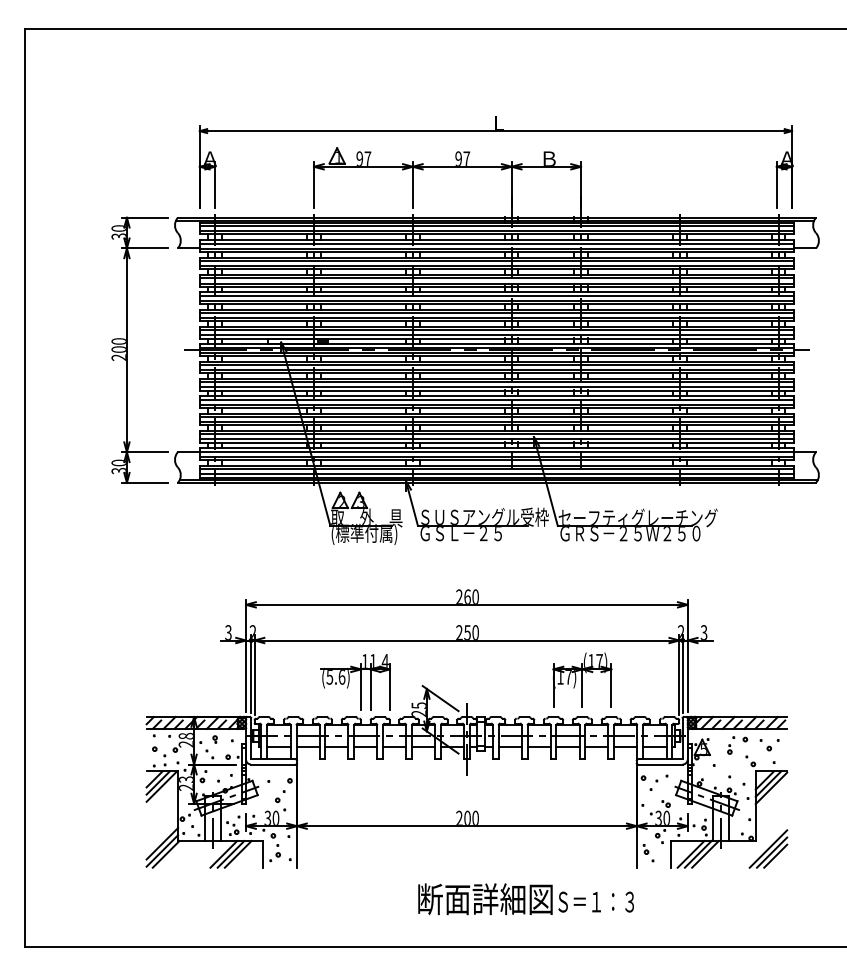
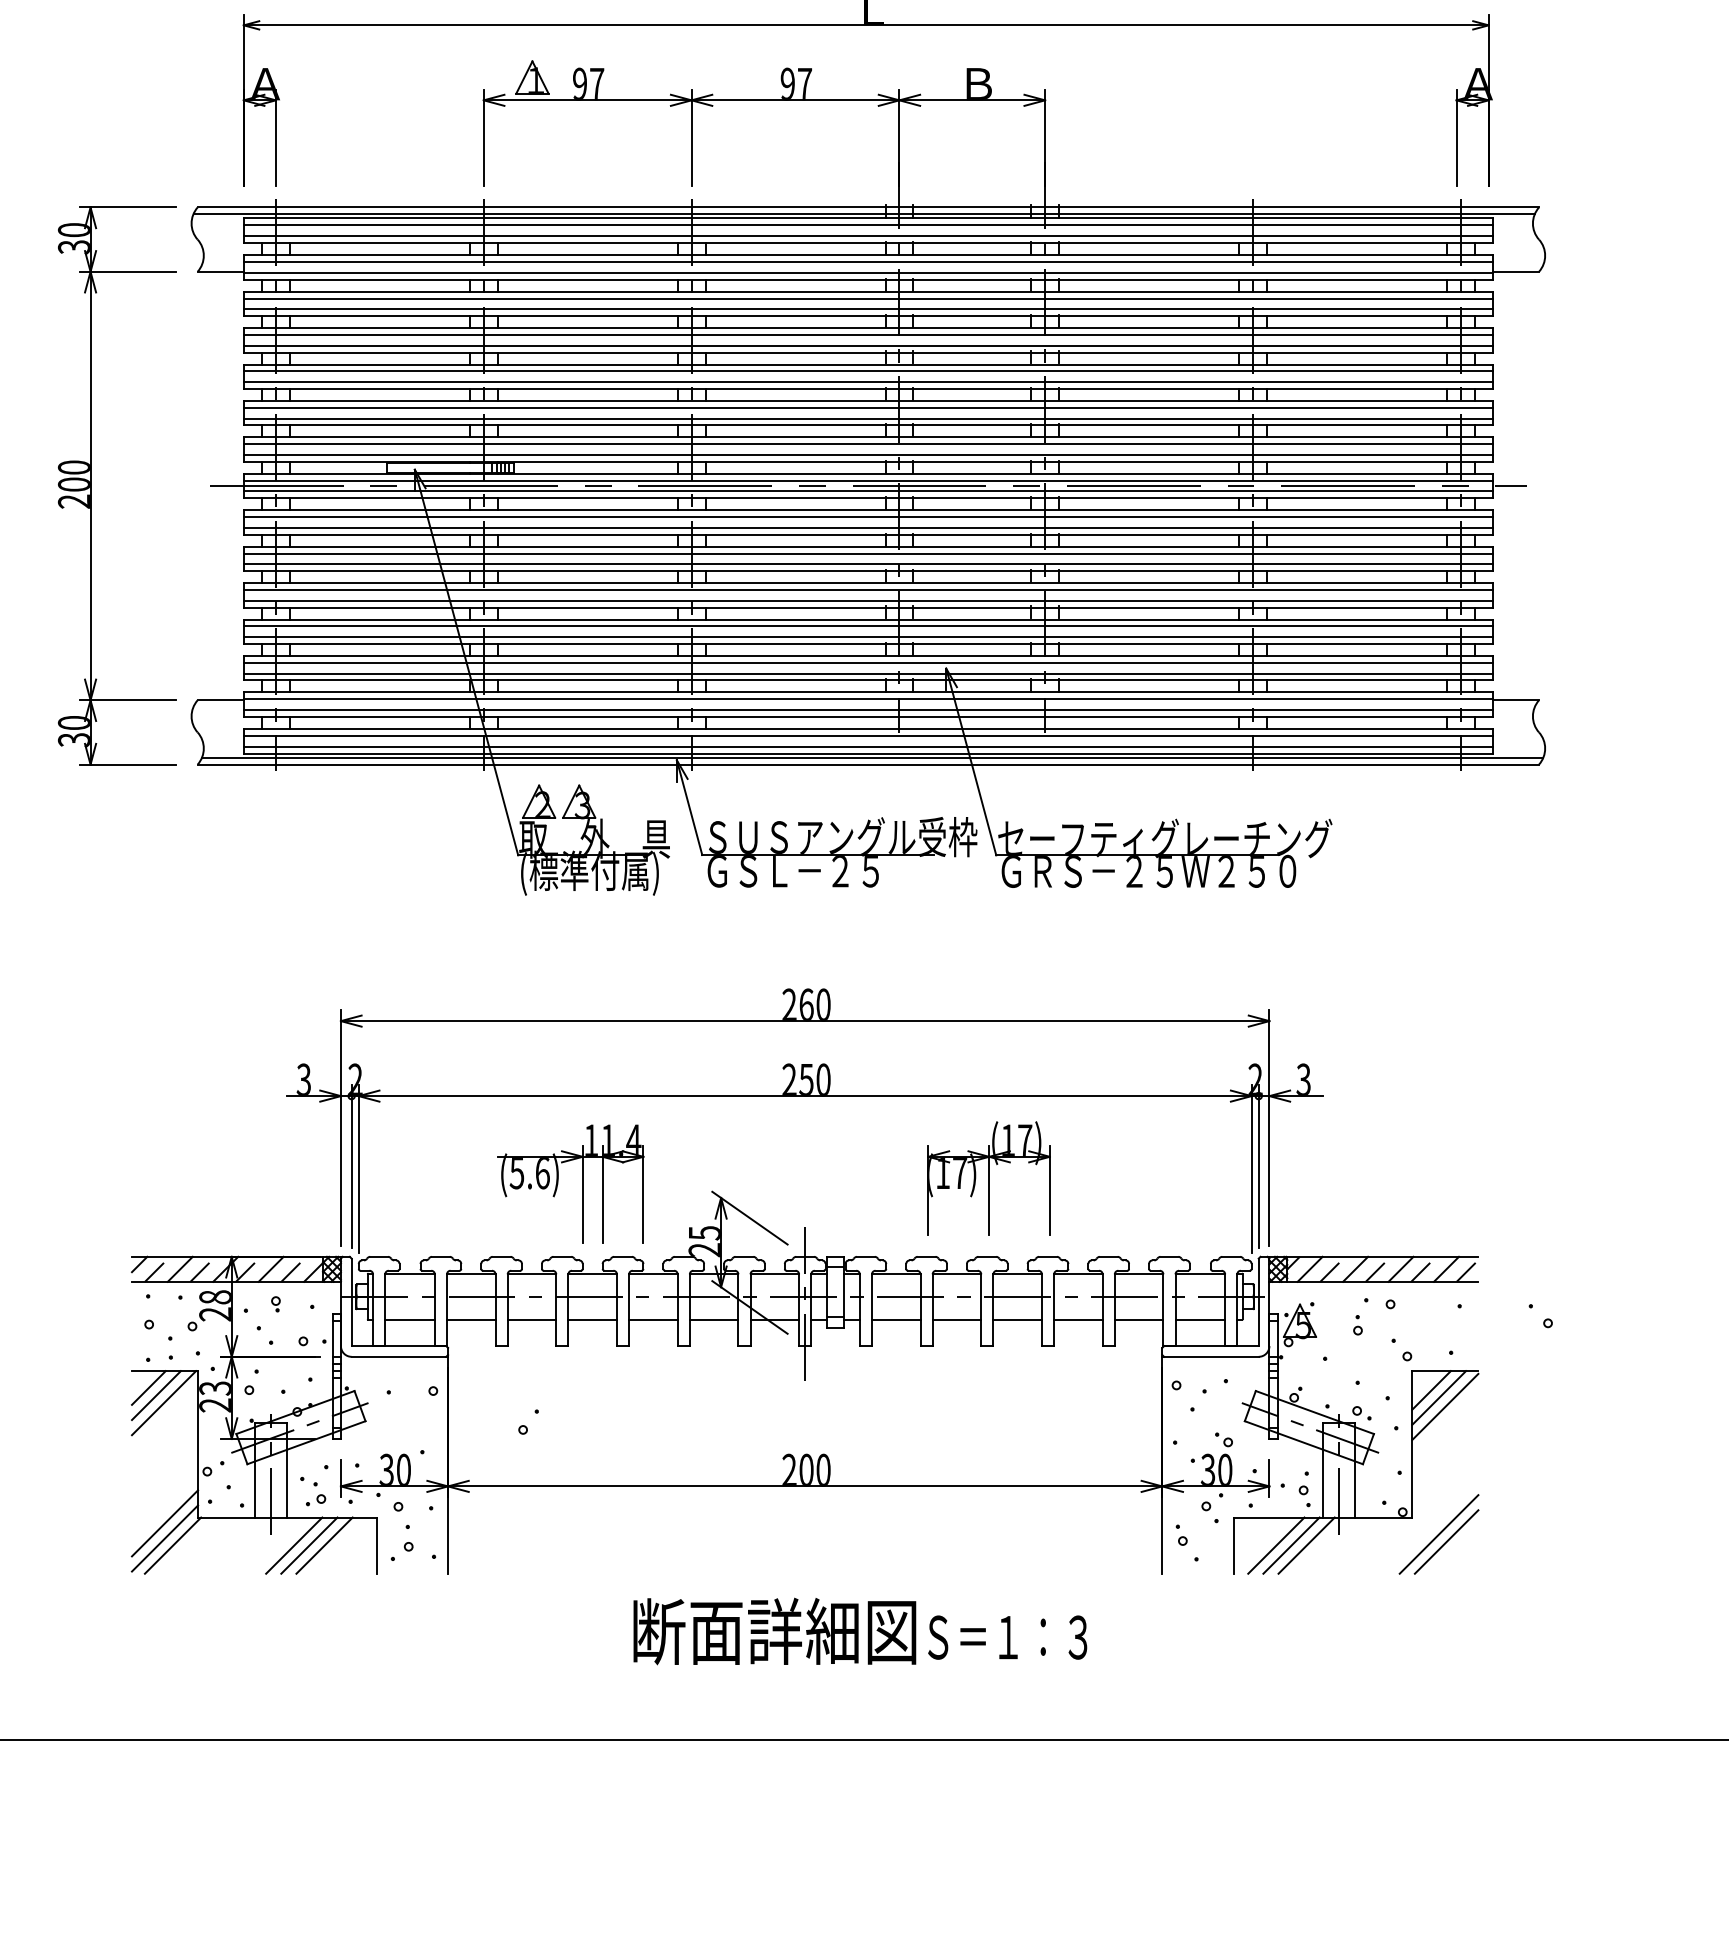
part: (582, 679) -> (989, 1178), moved
part: (765, 745) -> (1540, 1316), moved
part: (280, 796) -> (528, 1421), moved
line: (775, 855) -> (1453, 1548), removed
text: (525, 899) -> (858, 1632), moved

